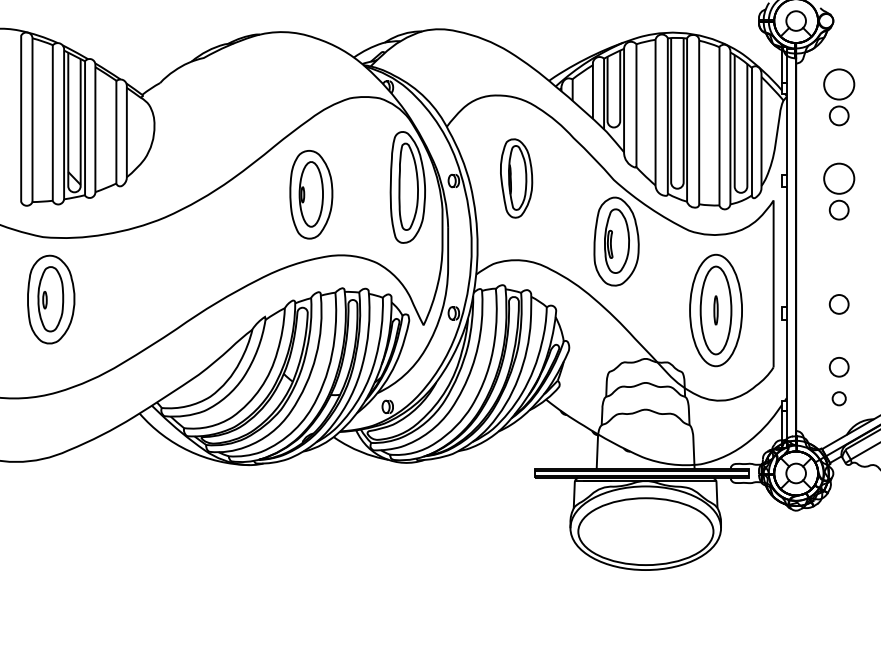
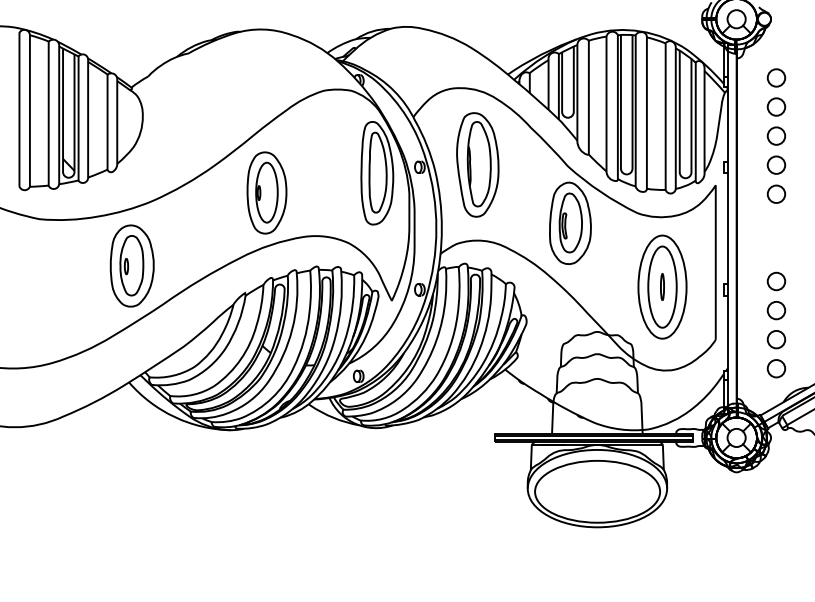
circle: (839, 83) -> (776, 77), size x0.62
circle: (839, 146) -> (776, 135), added
part: (516, 177) -> (477, 164), size x1.43
circle: (839, 177) -> (776, 164), size x0.62
part: (310, 194) -> (266, 192), moved
part: (50, 299) -> (131, 265), moved
circle: (839, 335) -> (776, 310), added
circle: (839, 398) -> (776, 368), size x1.43

